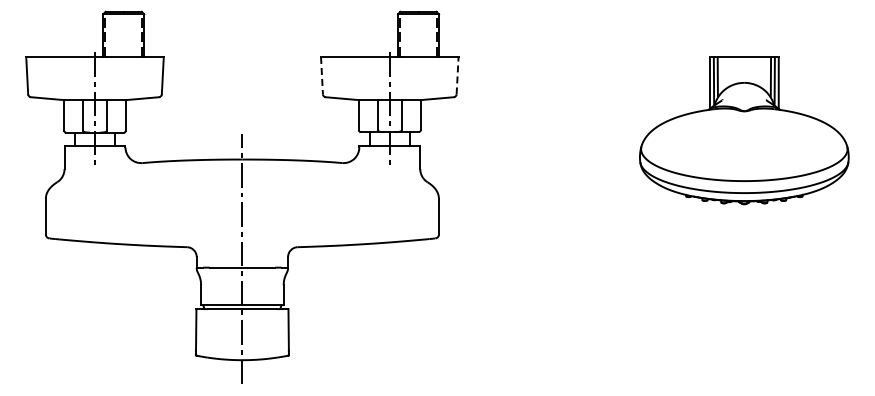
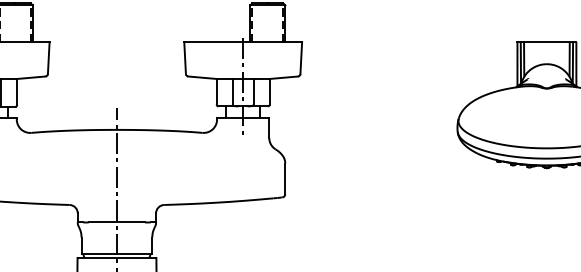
line: (322, 75) -> (185, 57), dashed -> solid
line: (457, 75) -> (301, 57), dashed -> solid

